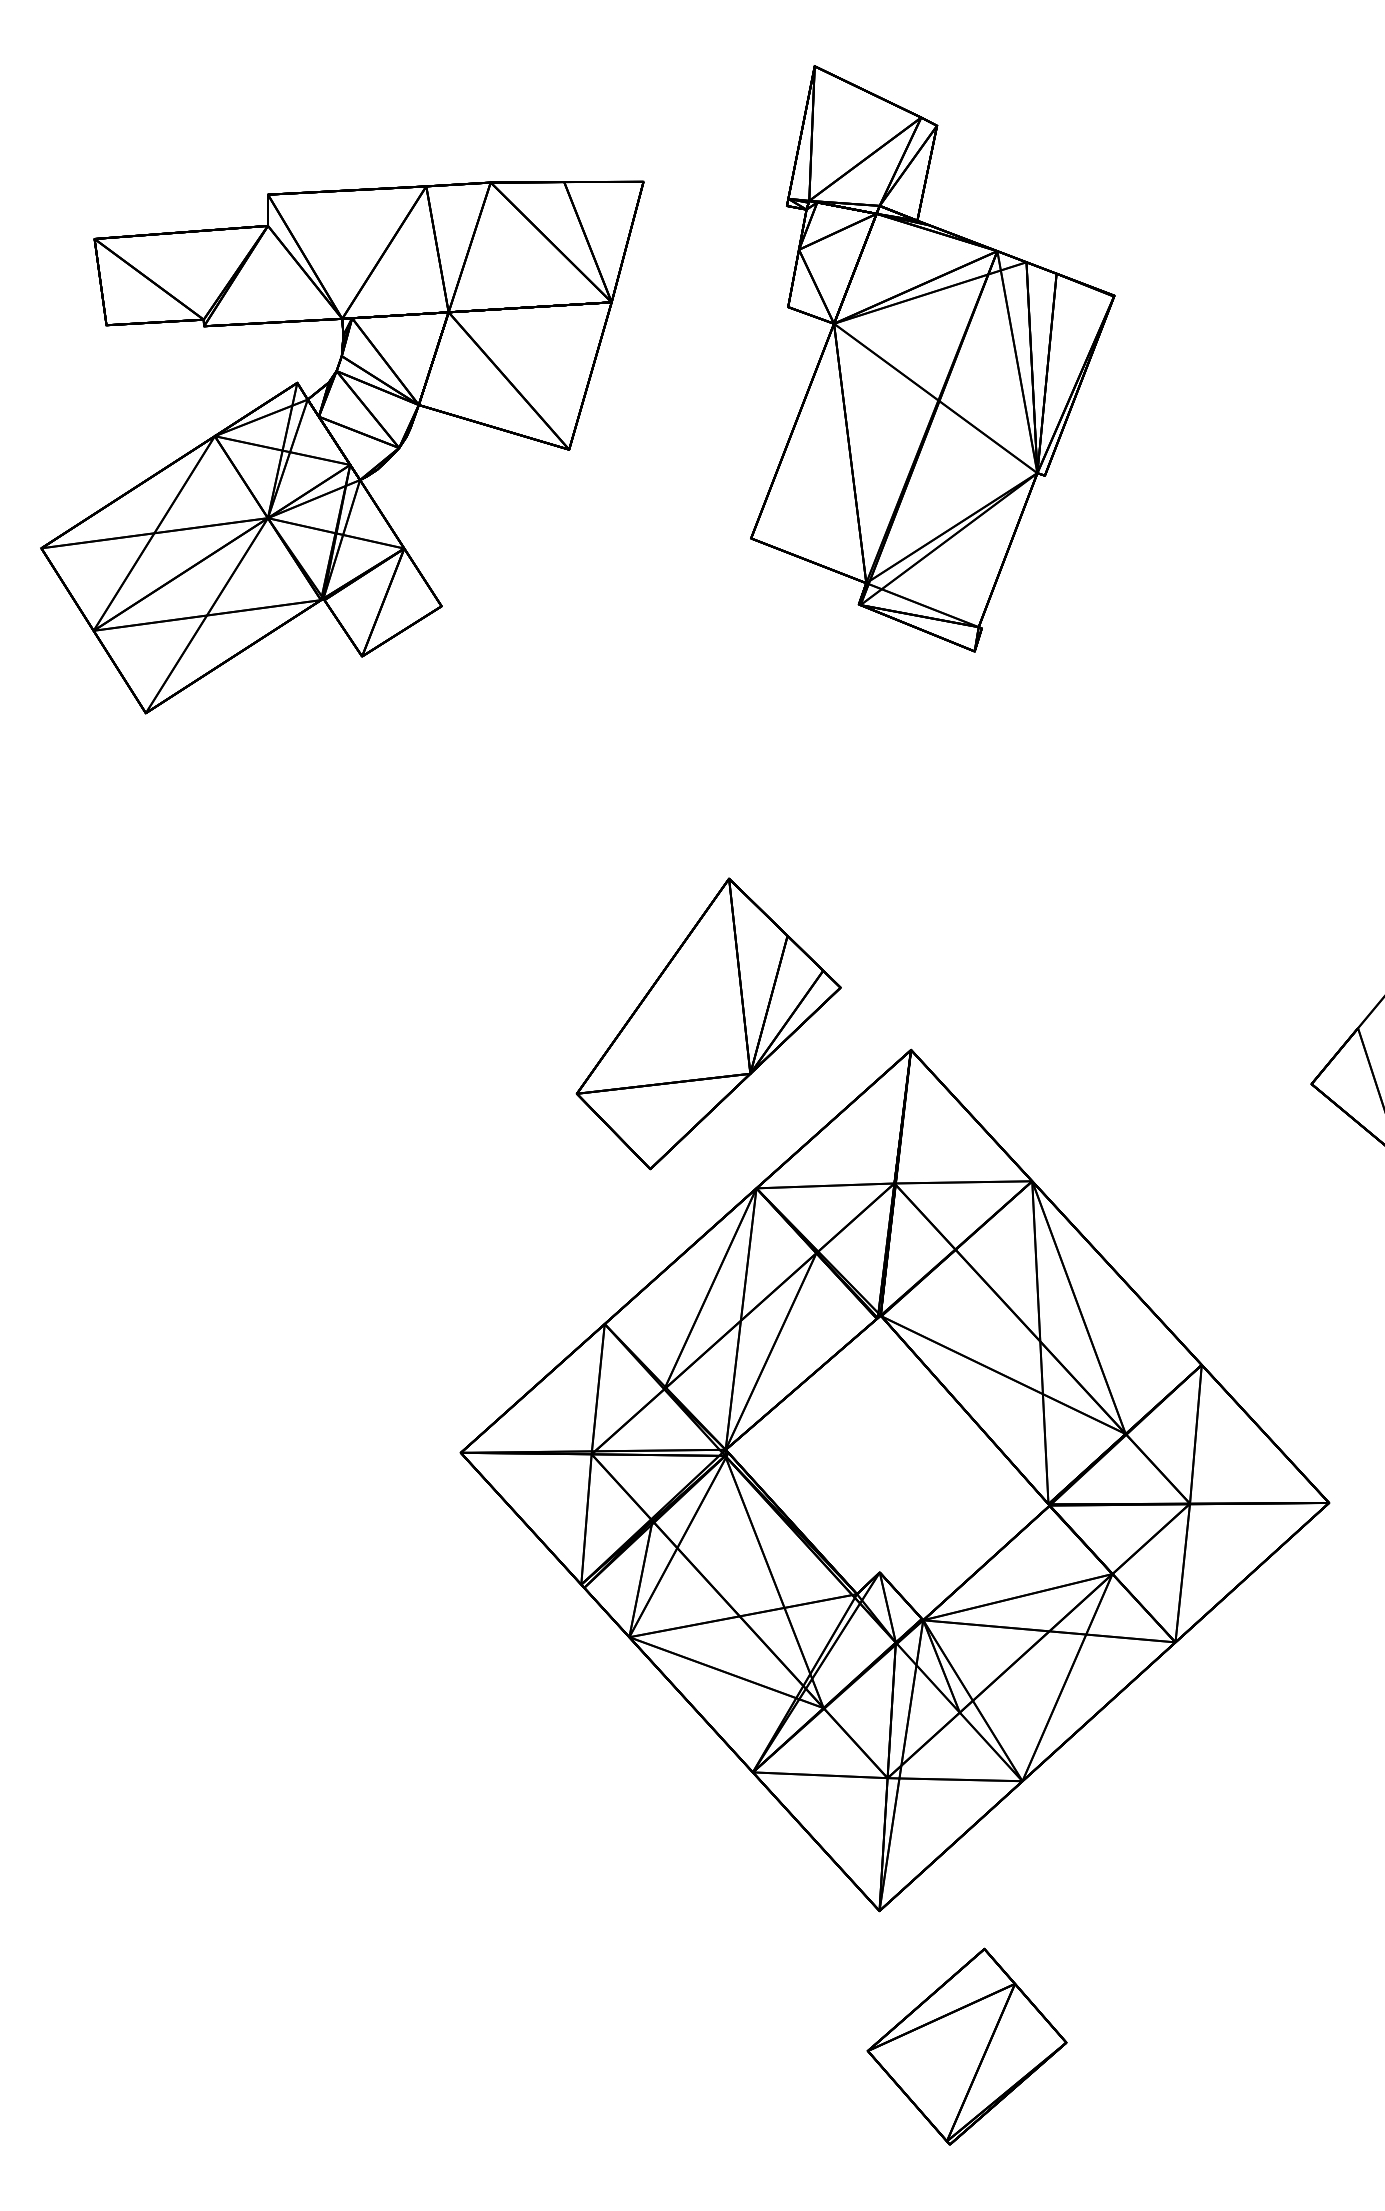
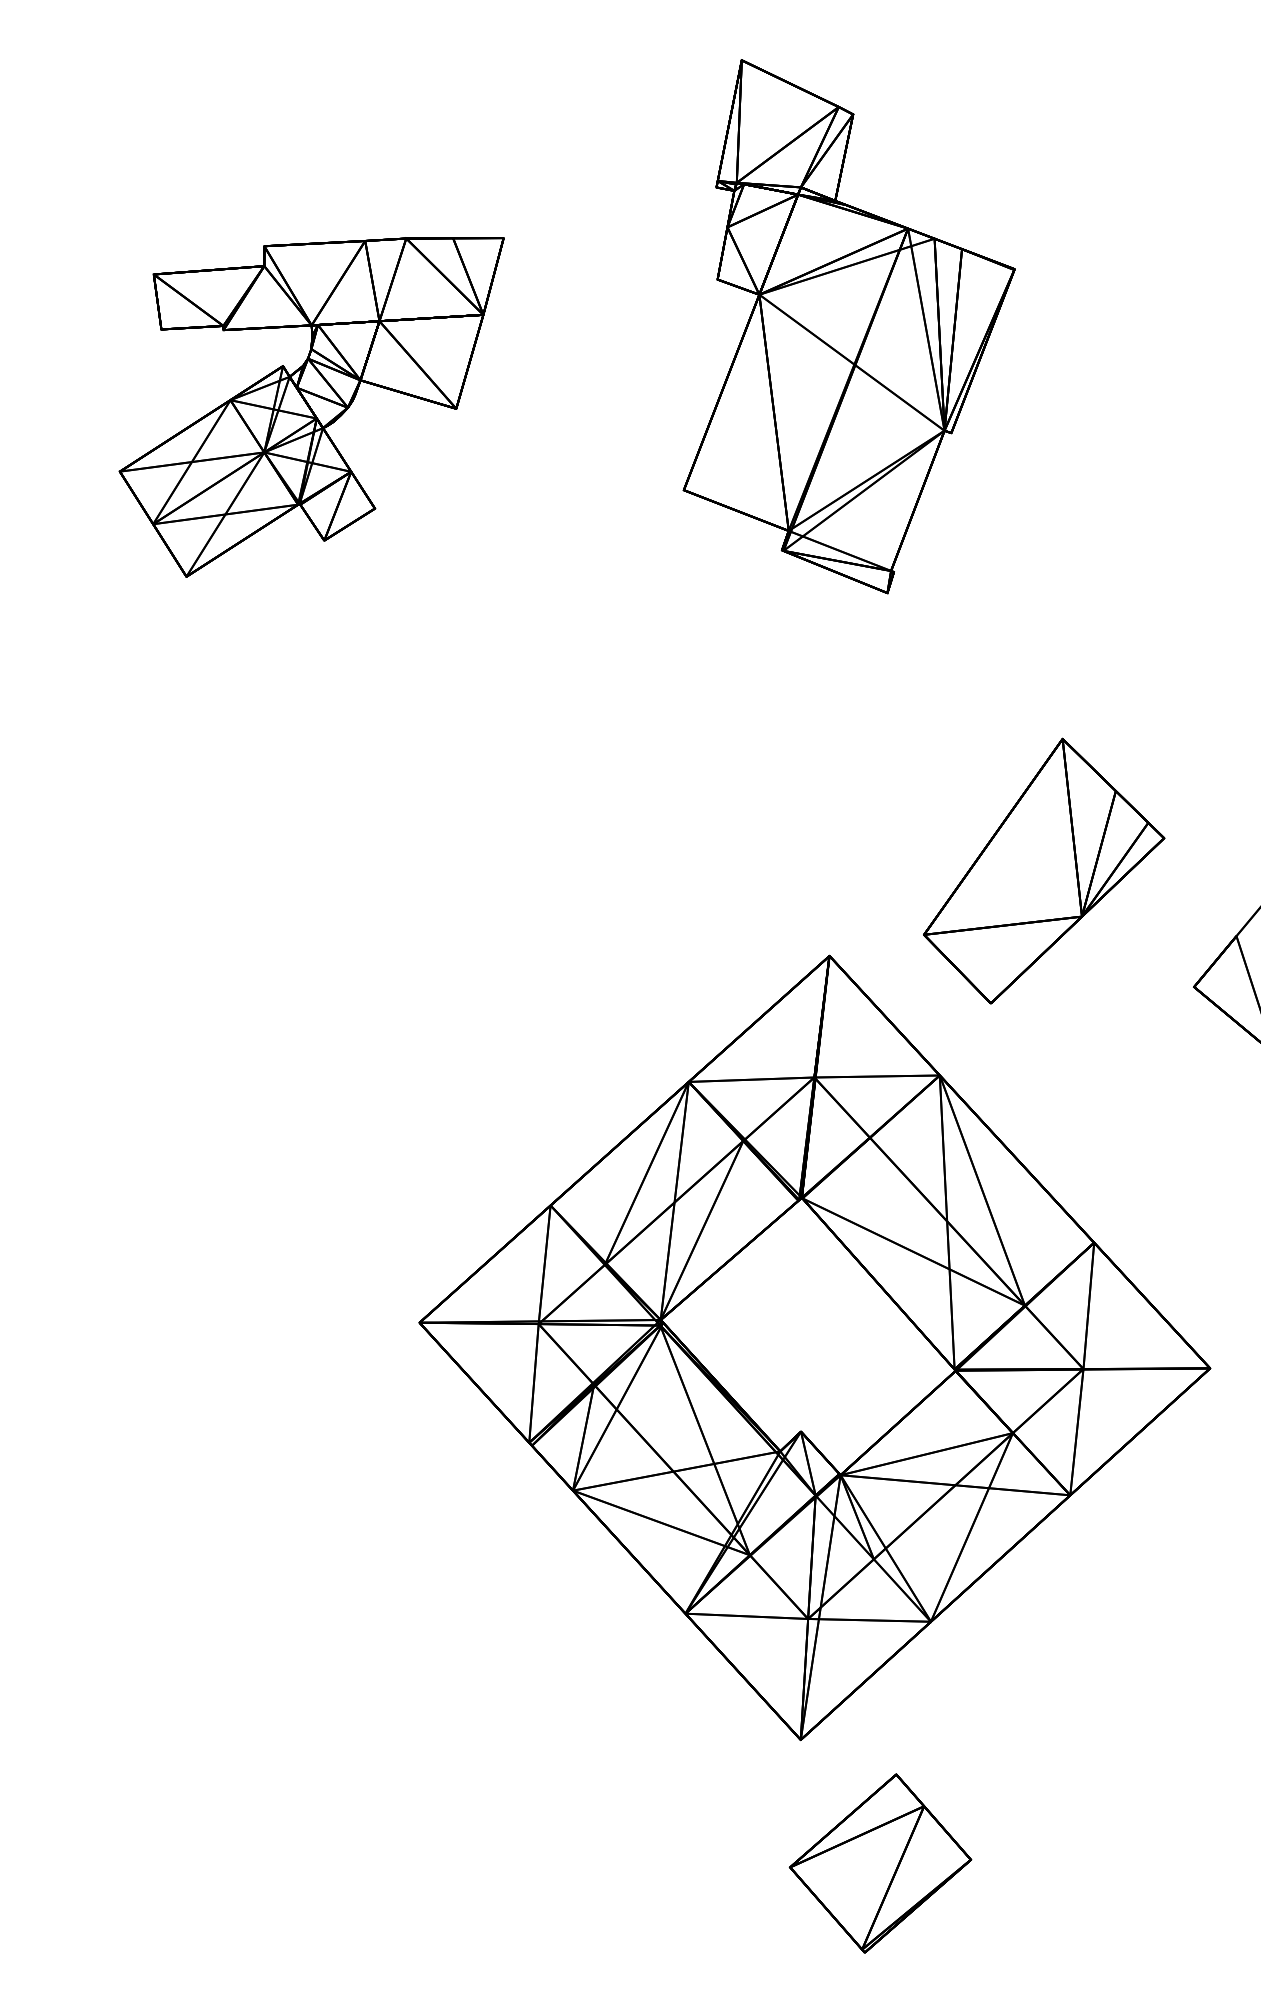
part: (342, 447) -> (311, 407), size x0.7
part: (708, 1023) -> (1043, 870), moved

